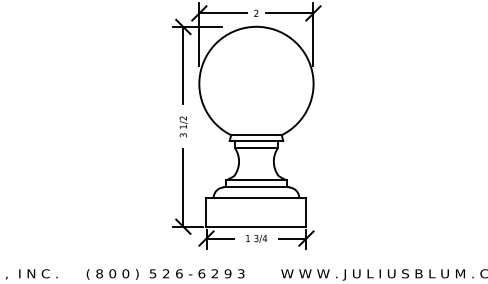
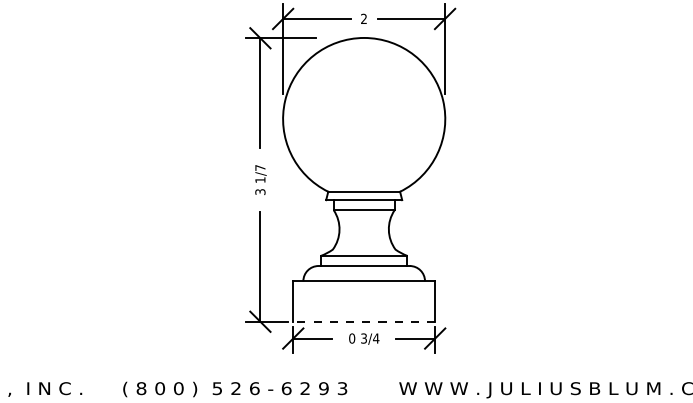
text: (183, 118) -> (260, 167), 1/2 -> 1/7
line: (256, 226) -> (364, 321), solid -> dashed
text: (248, 238) -> (352, 338), 1 -> 0

